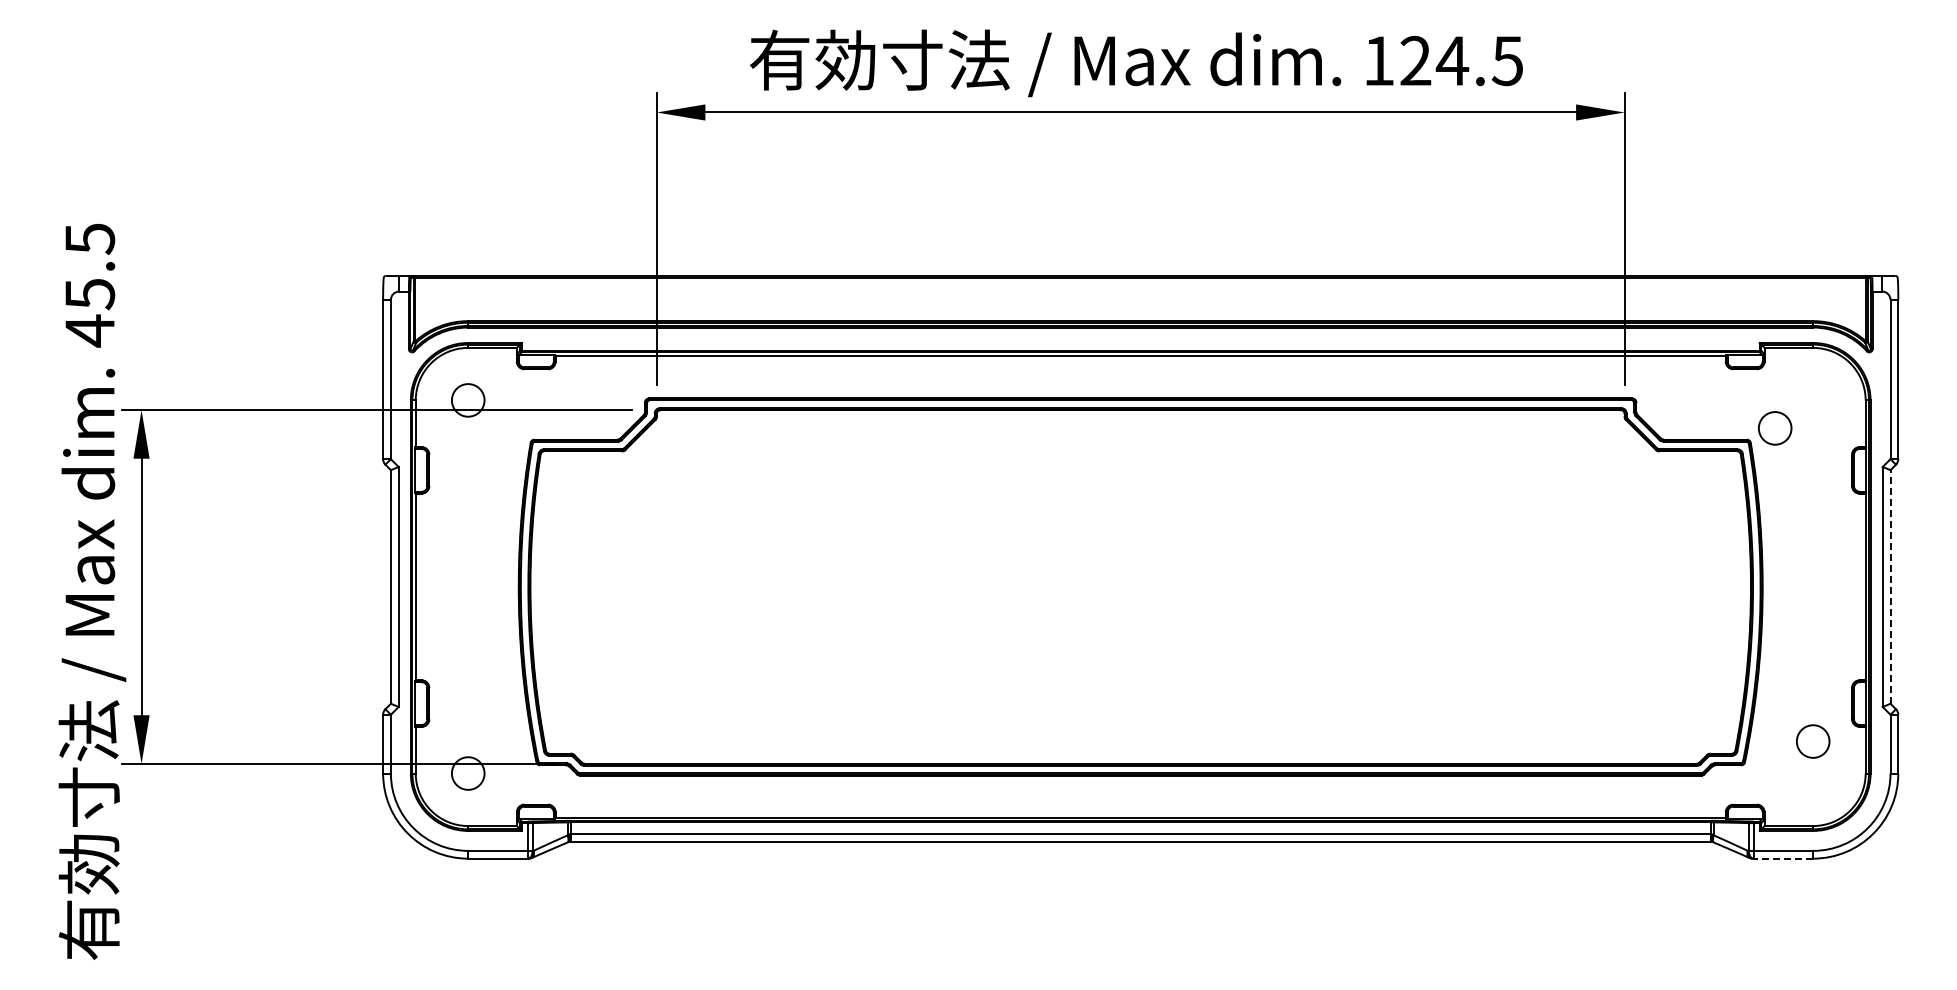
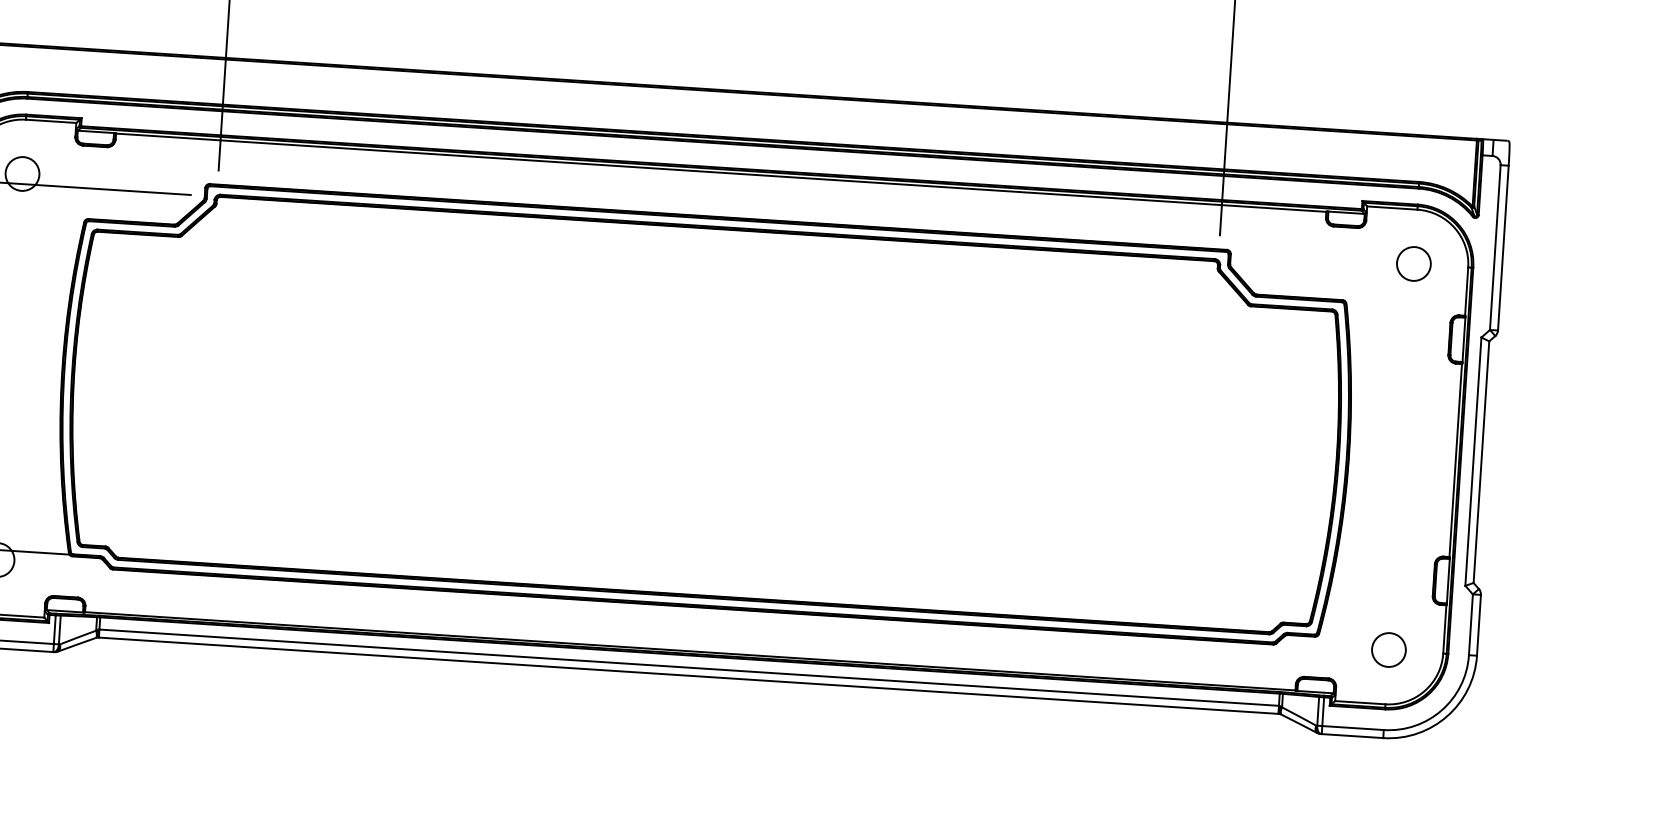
circle: (1775, 428) -> (1414, 264), moved
line: (1890, 586) -> (1481, 461), dashed -> solid
circle: (1813, 741) -> (1389, 649), moved
line: (1783, 858) -> (1352, 735), dashed -> solid

